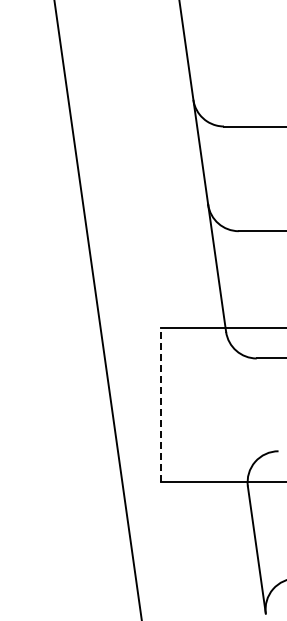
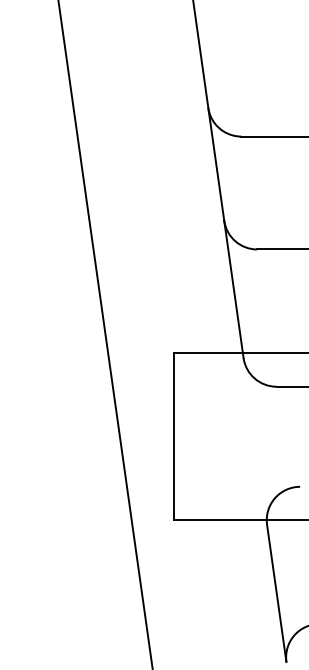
line: (161, 404) -> (173, 436), dashed -> solid

